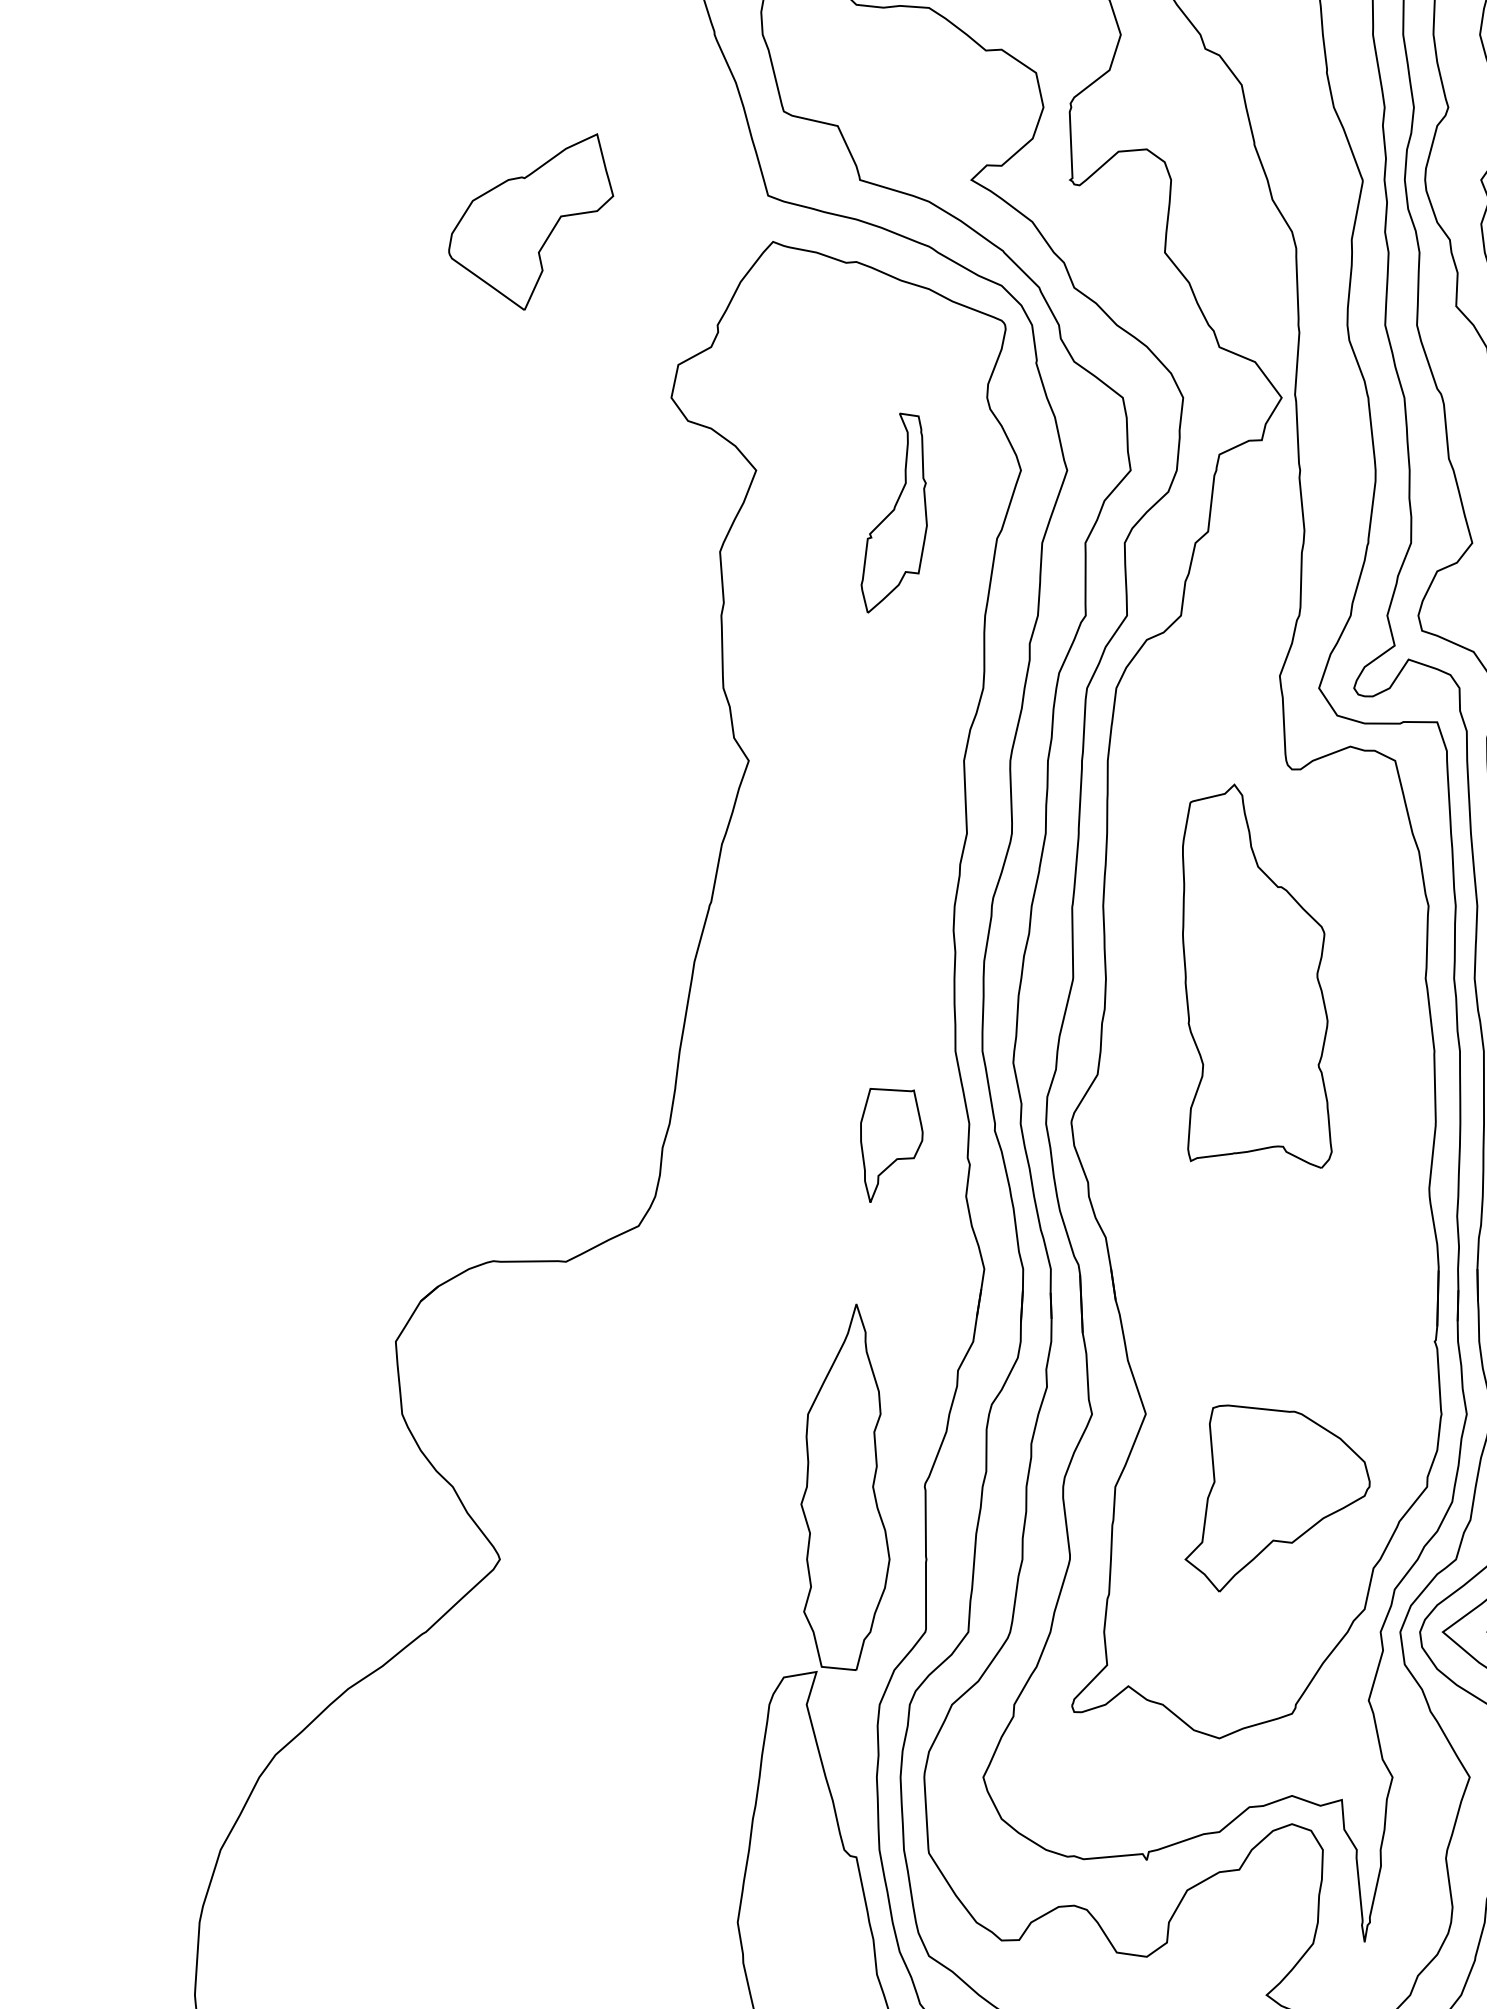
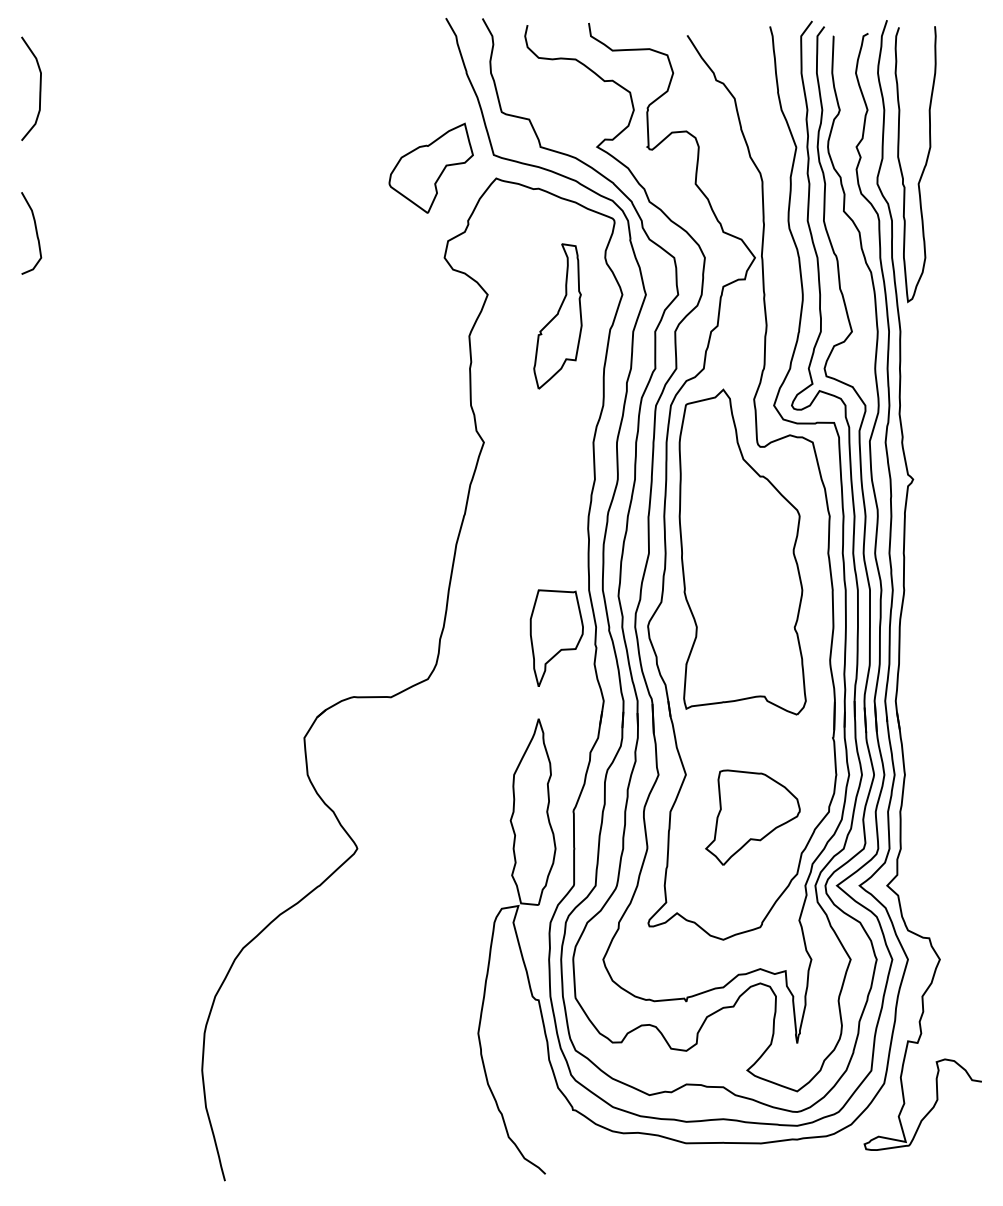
part: (529, 220) -> (430, 167), moved
part: (893, 513) -> (557, 316), size x1.43
part: (1257, 975) -> (742, 551), size x1.67
part: (891, 1144) -> (556, 637), size x1.67

